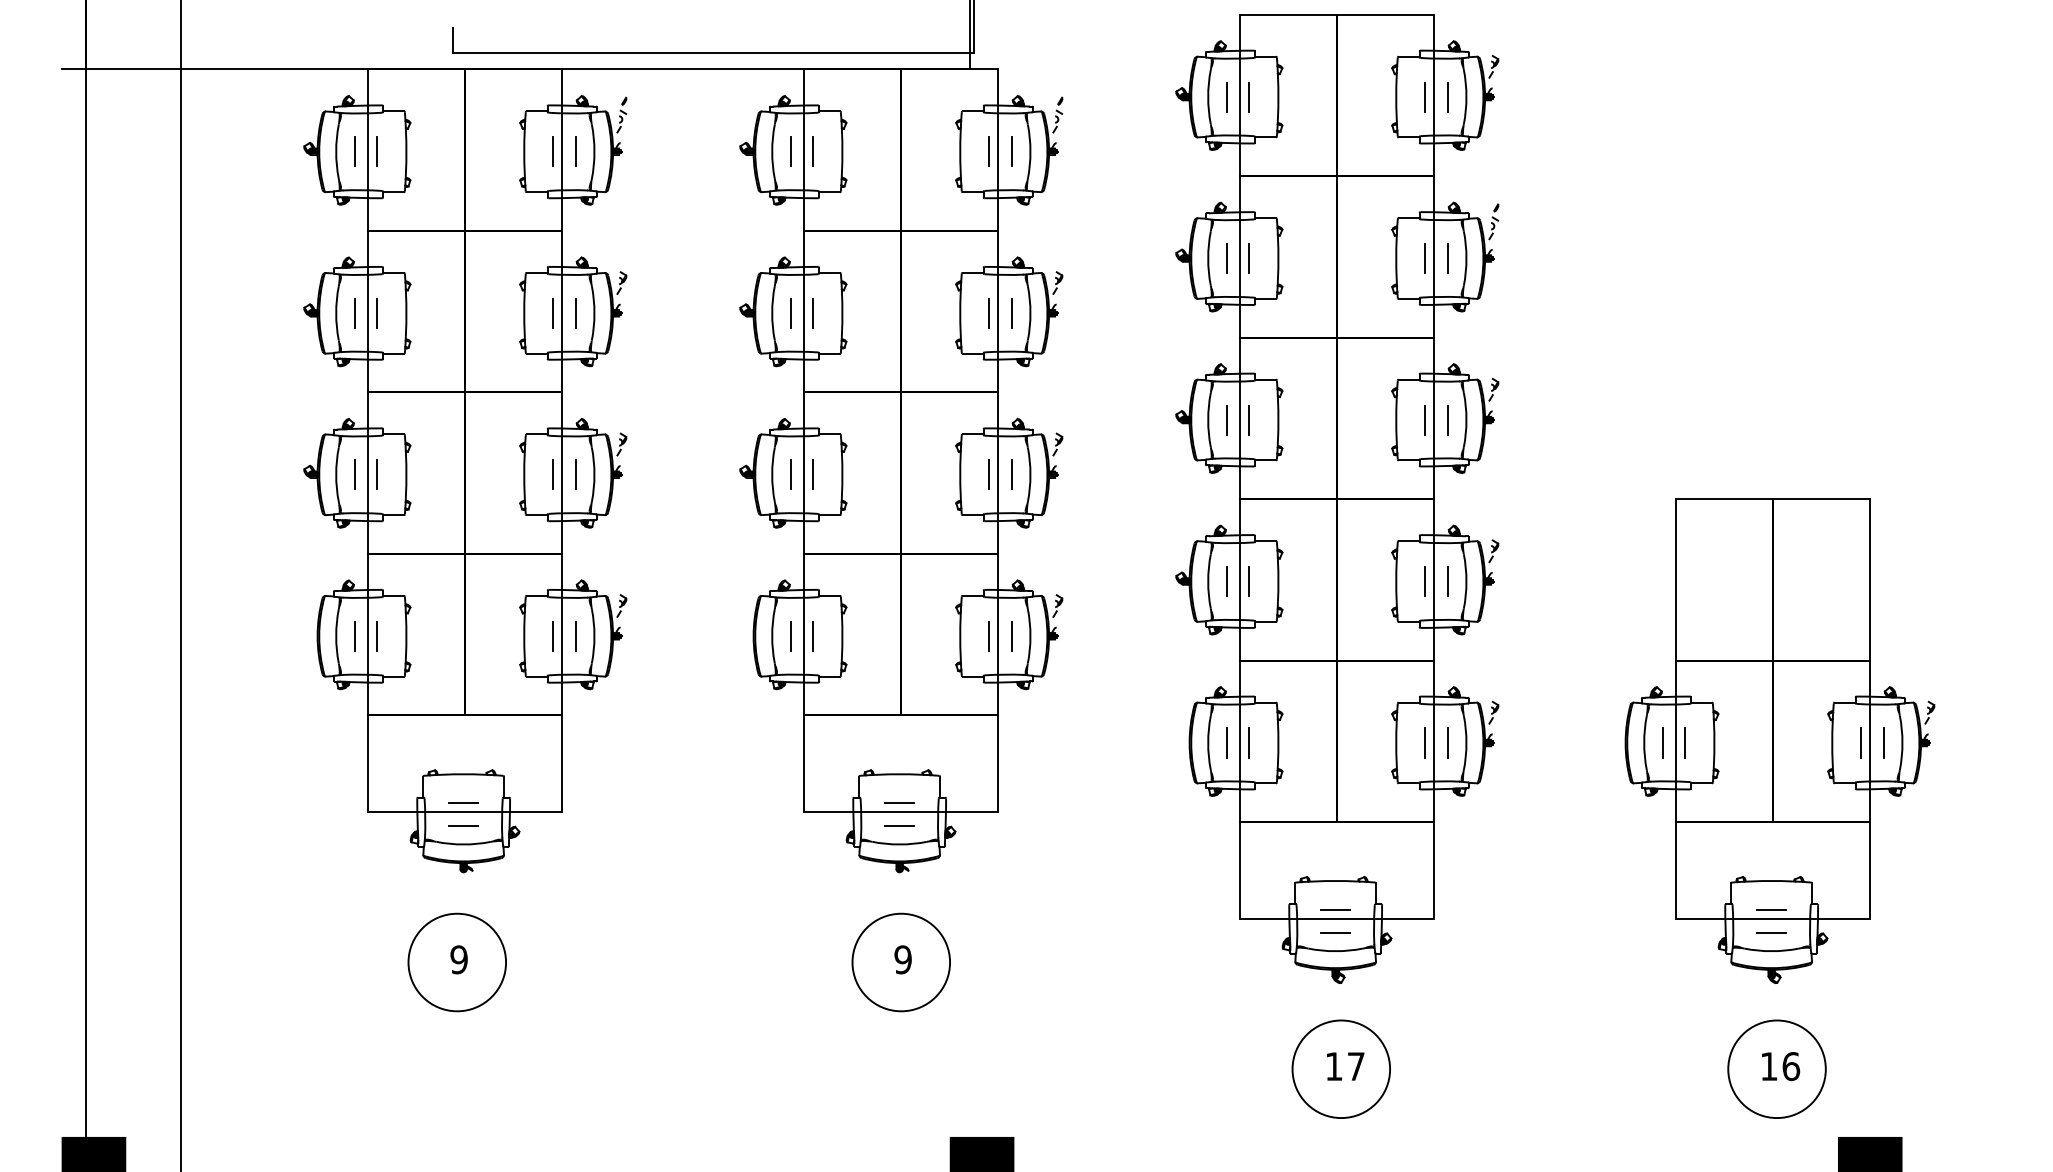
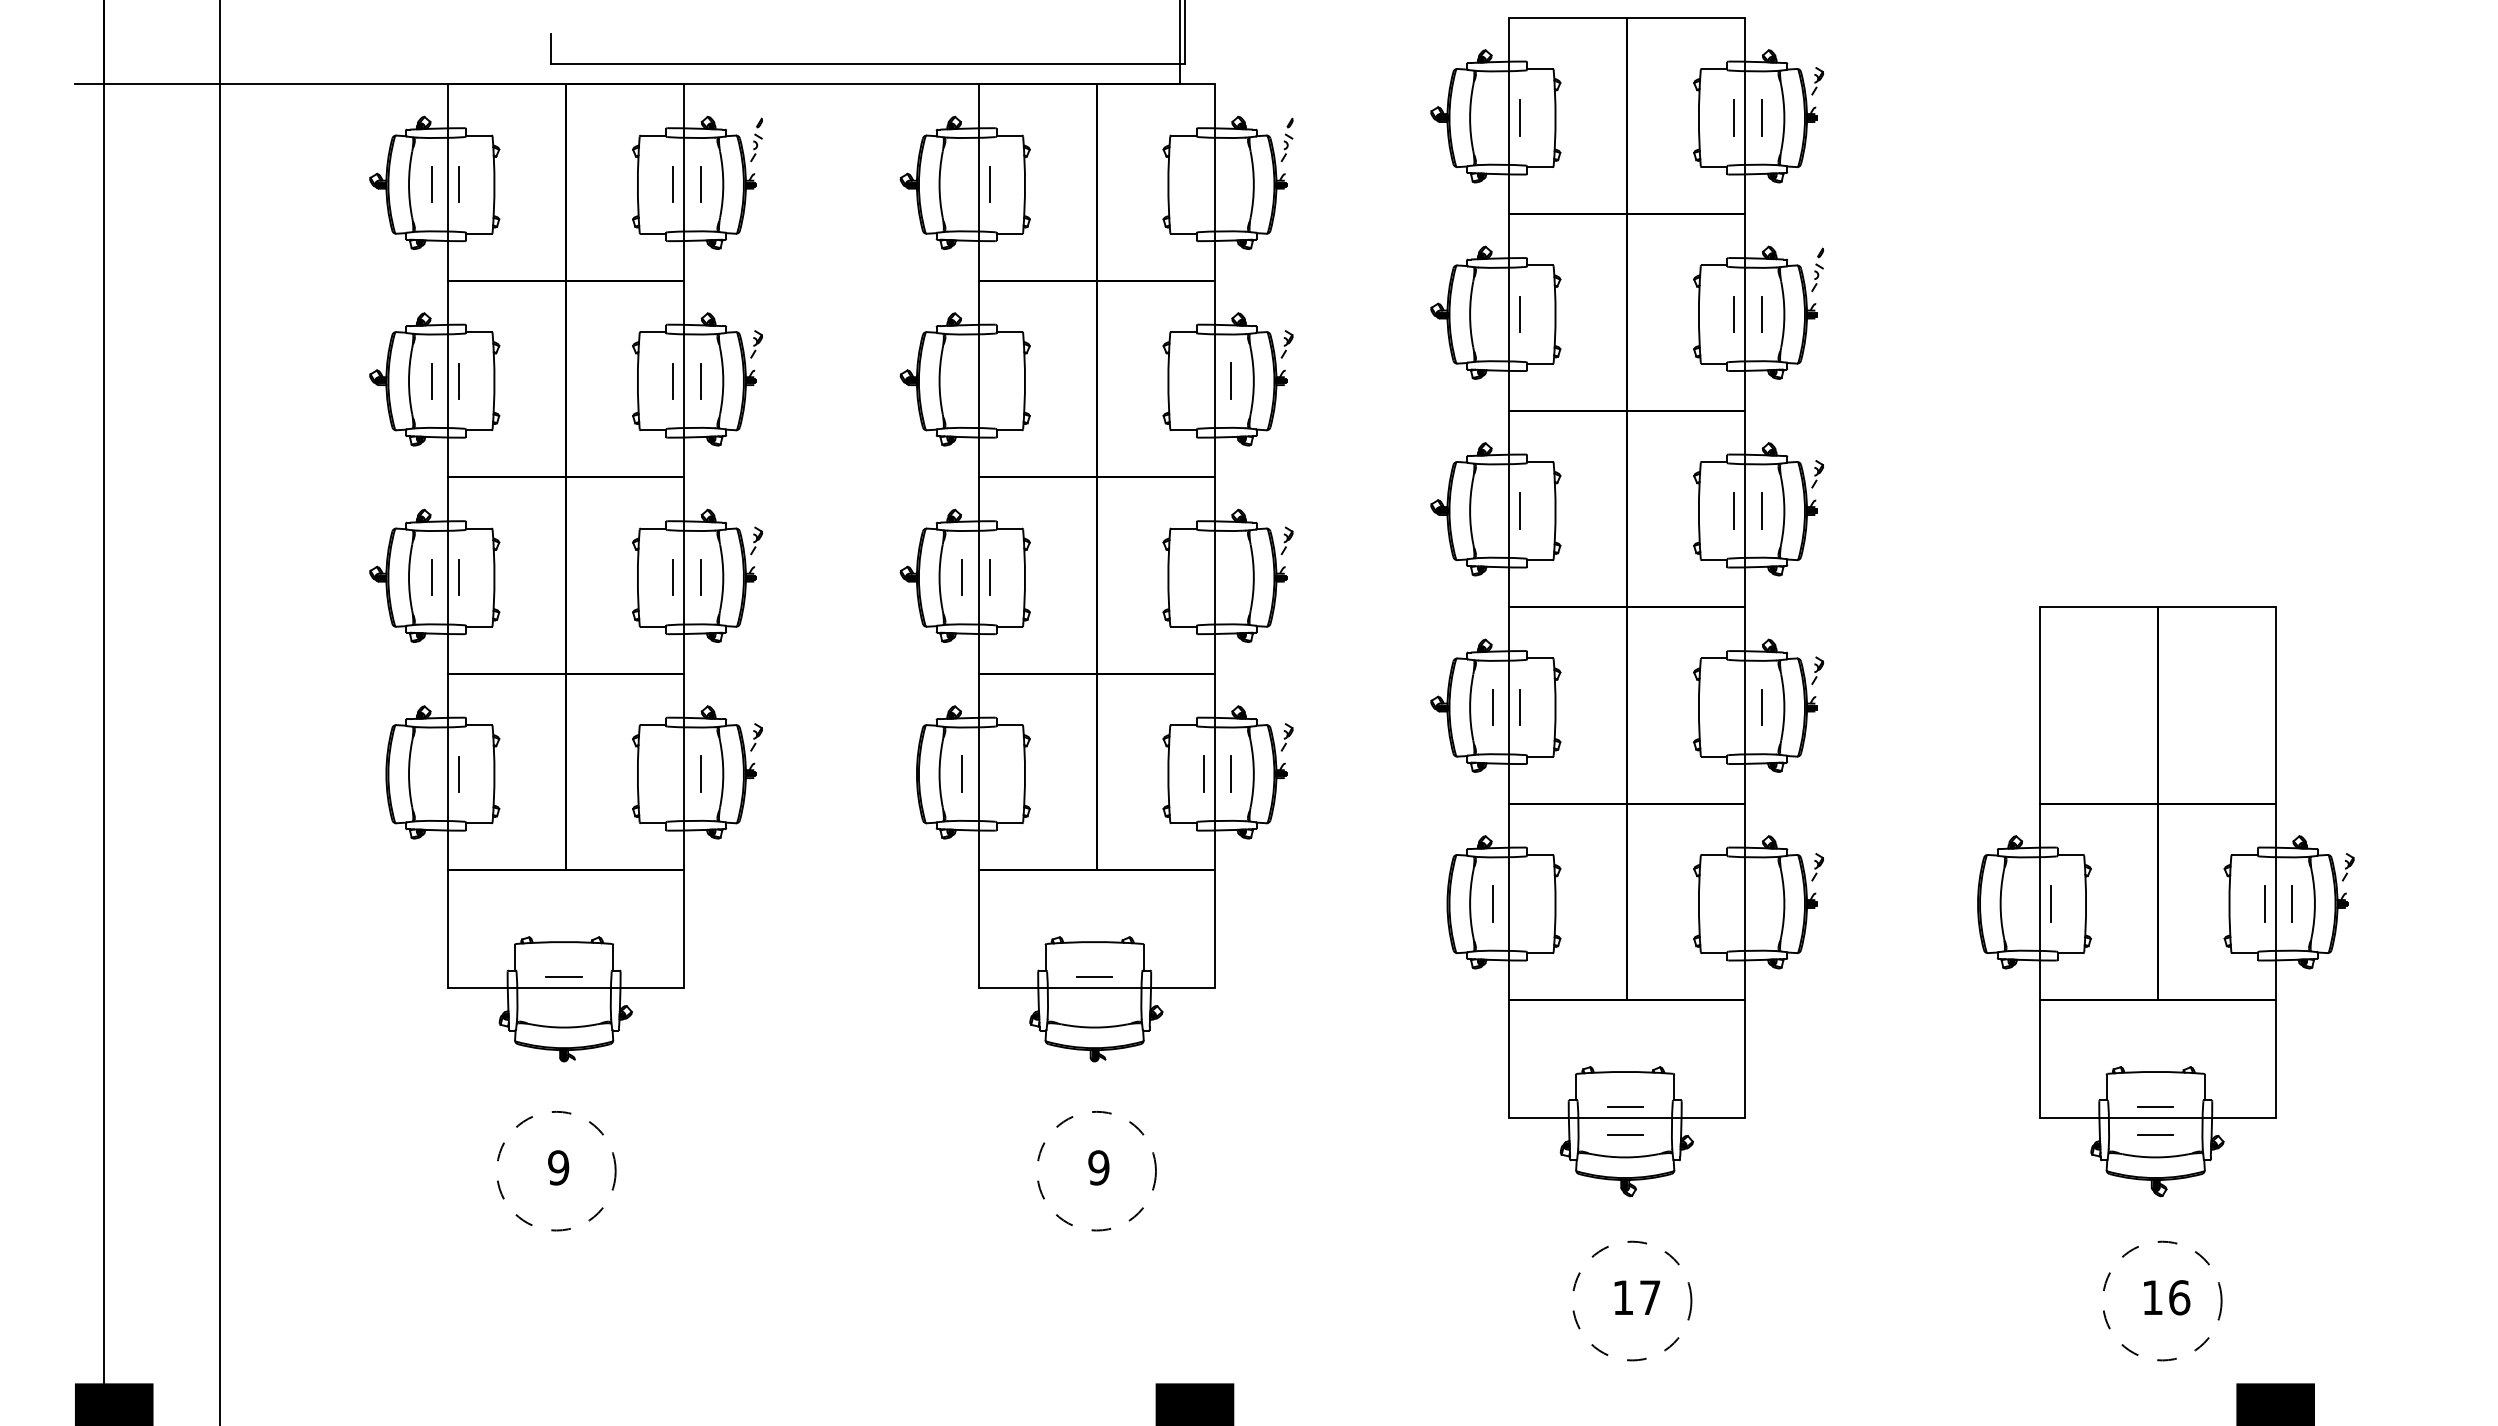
line: (1226, 96) -> (1492, 117), removed
line: (791, 151) -> (962, 184), removed
line: (989, 151) -> (1203, 184), removed
line: (1012, 151) -> (1231, 184), removed
line: (1226, 258) -> (1492, 314), removed
line: (791, 312) -> (962, 380), removed
line: (989, 312) -> (1203, 380), removed
line: (813, 313) -> (989, 381), removed
line: (1226, 419) -> (1492, 510), removed
line: (989, 474) -> (1203, 577), removed
line: (1012, 474) -> (1231, 577), removed
line: (1425, 581) -> (1734, 707), removed
line: (552, 635) -> (672, 773), removed
line: (813, 635) -> (989, 773), removed
line: (354, 636) -> (431, 774), removed
line: (1249, 742) -> (1520, 903), removed
line: (1425, 742) -> (1734, 903), removed
line: (1447, 742) -> (1761, 903), removed
line: (1662, 742) -> (2023, 903), removed
line: (463, 825) -> (563, 1004), removed
line: (899, 825) -> (1094, 1004), removed
circle: (457, 961) -> (556, 1170), solid -> dashed
circle: (901, 961) -> (1096, 1170), solid -> dashed
circle: (1340, 1068) -> (1631, 1300), solid -> dashed
circle: (1776, 1068) -> (2161, 1300), solid -> dashed

